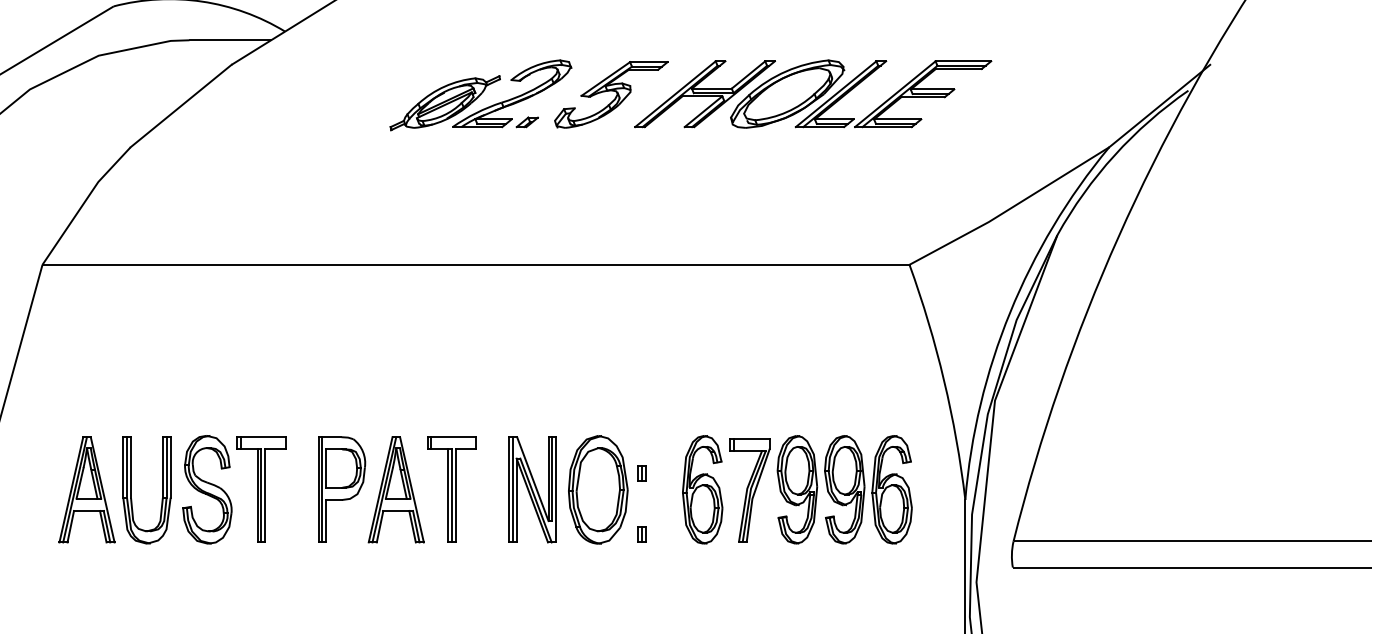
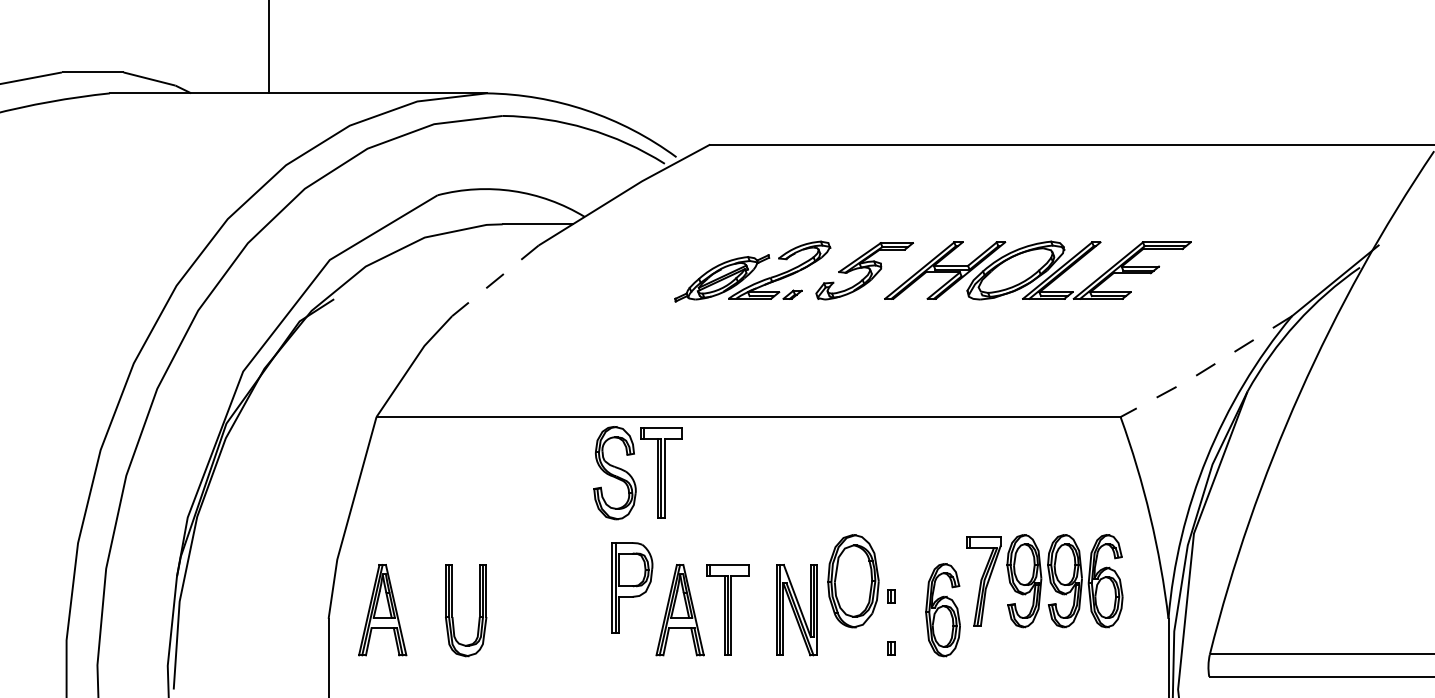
line: (181, 105) -> (495, 280), solid -> dashed
line: (1009, 209) -> (1206, 369), solid -> dashed
part: (341, 489) -> (632, 587), moved
part: (86, 490) -> (382, 610), moved
part: (233, 490) -> (637, 473), moved
part: (598, 490) -> (853, 581), moved
part: (820, 490) -> (1044, 581), moved

